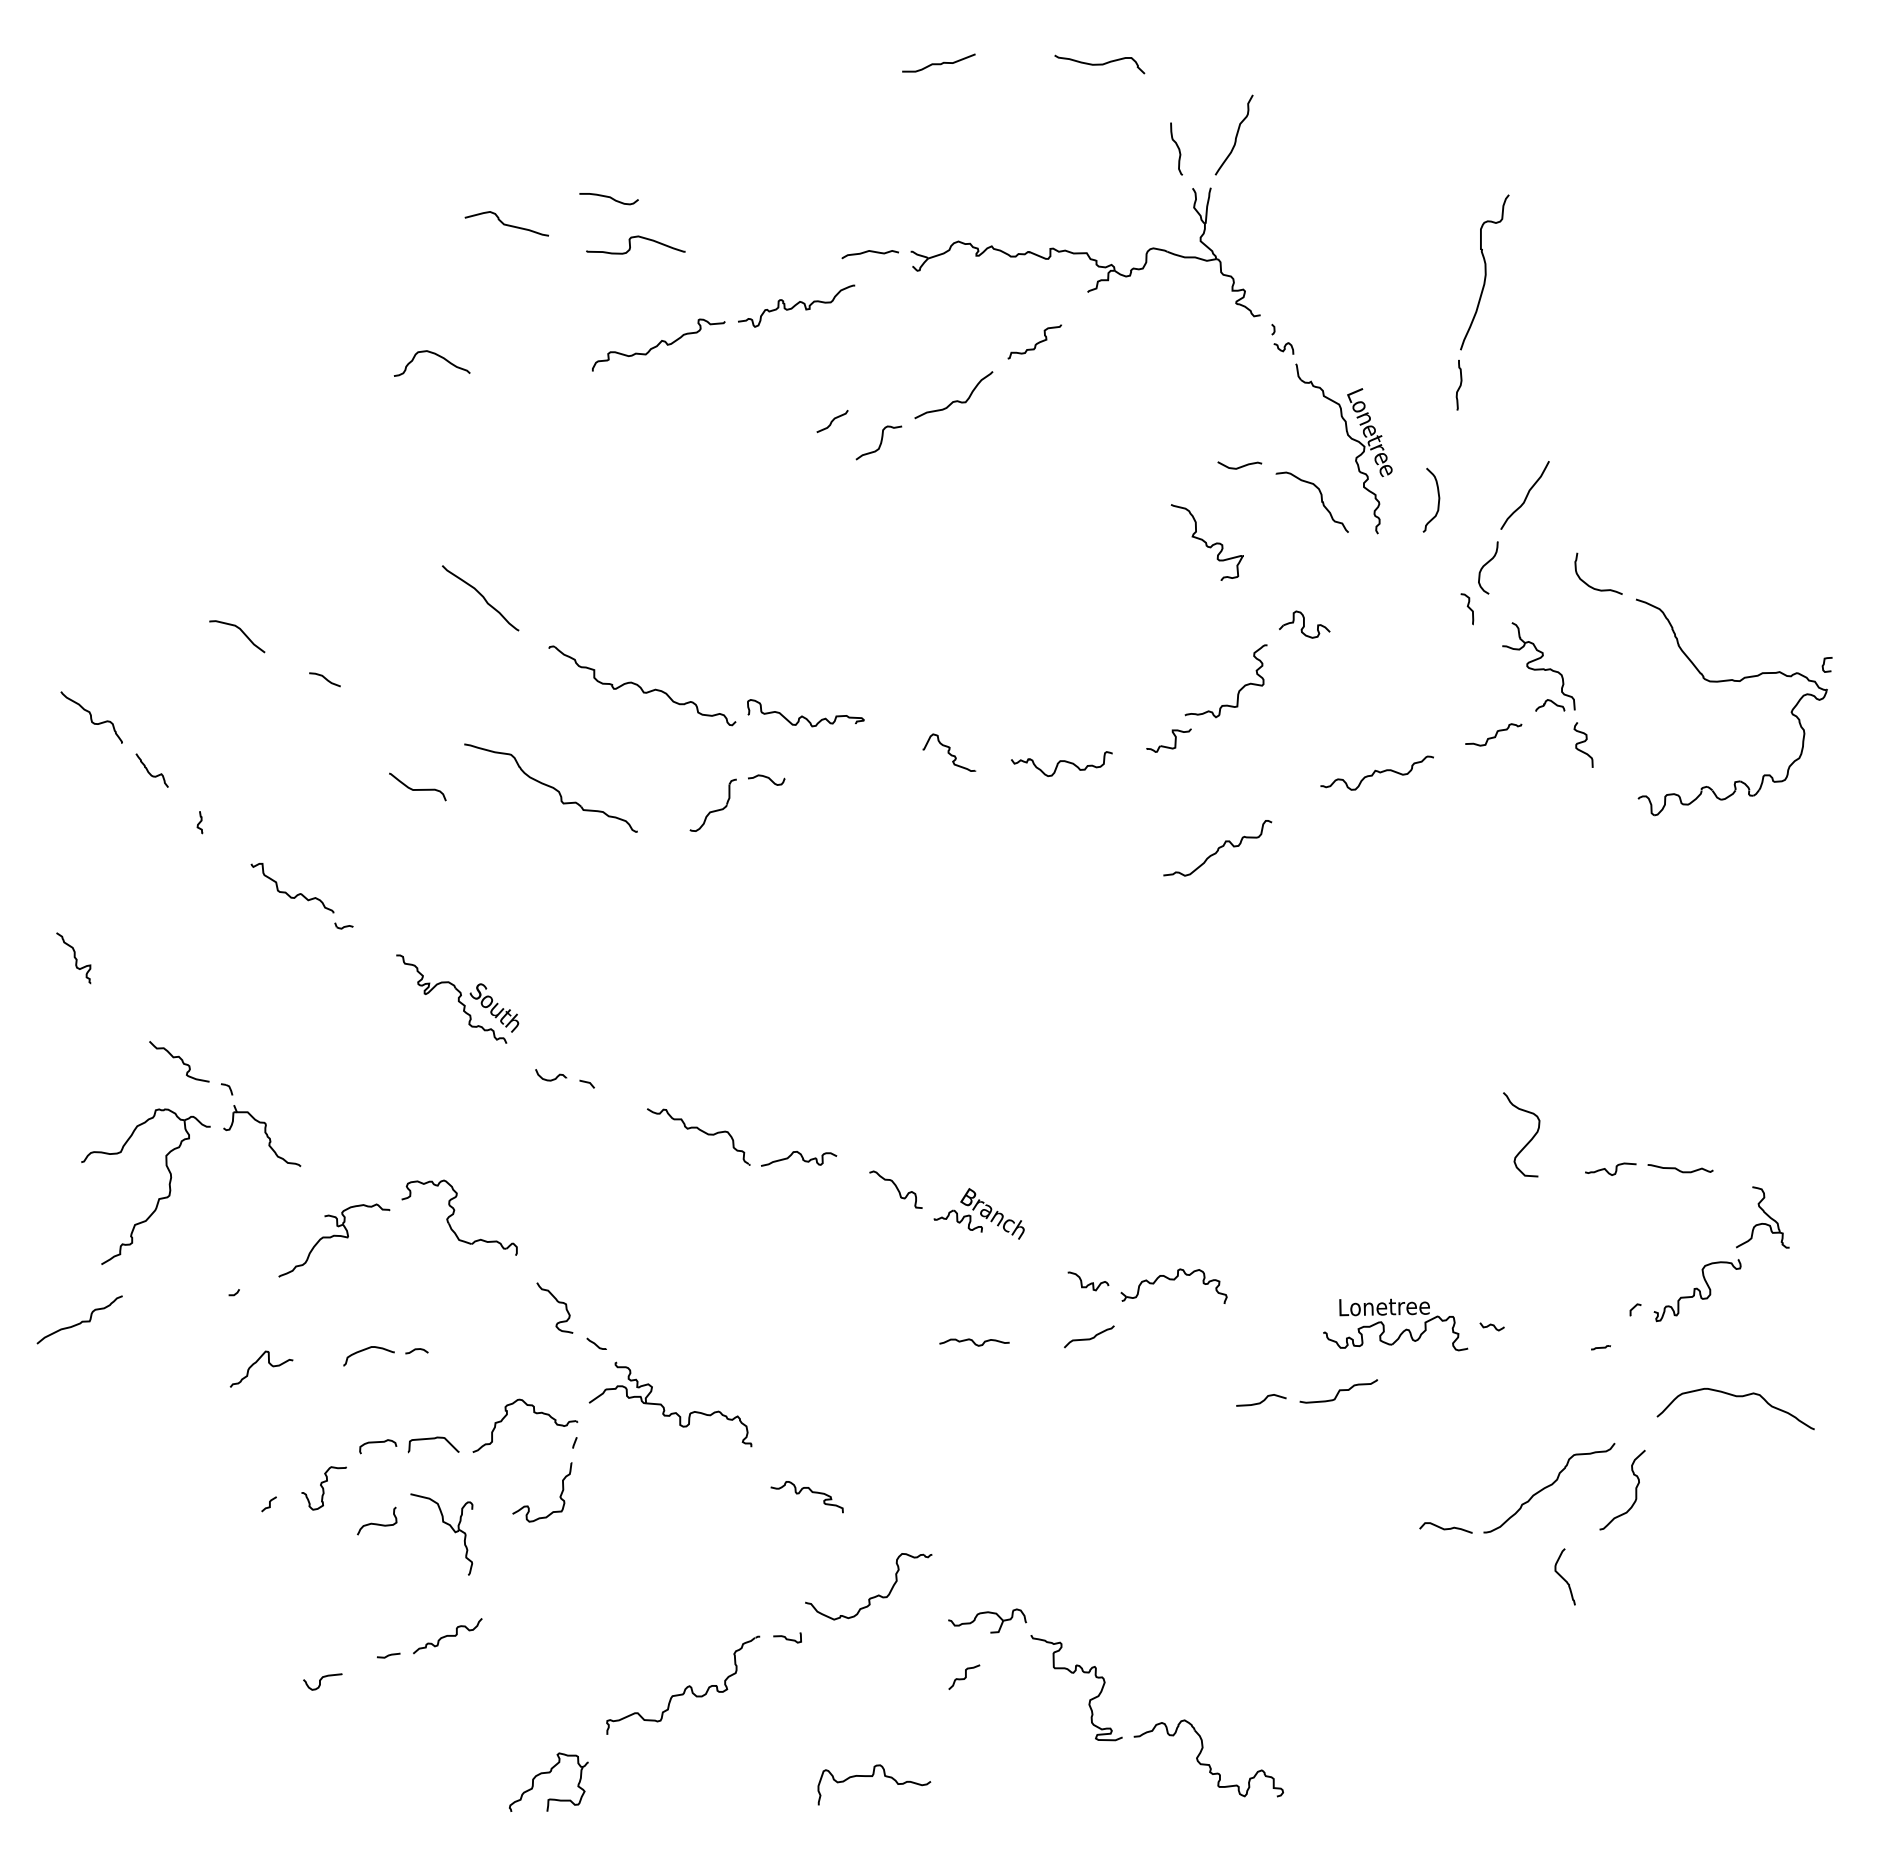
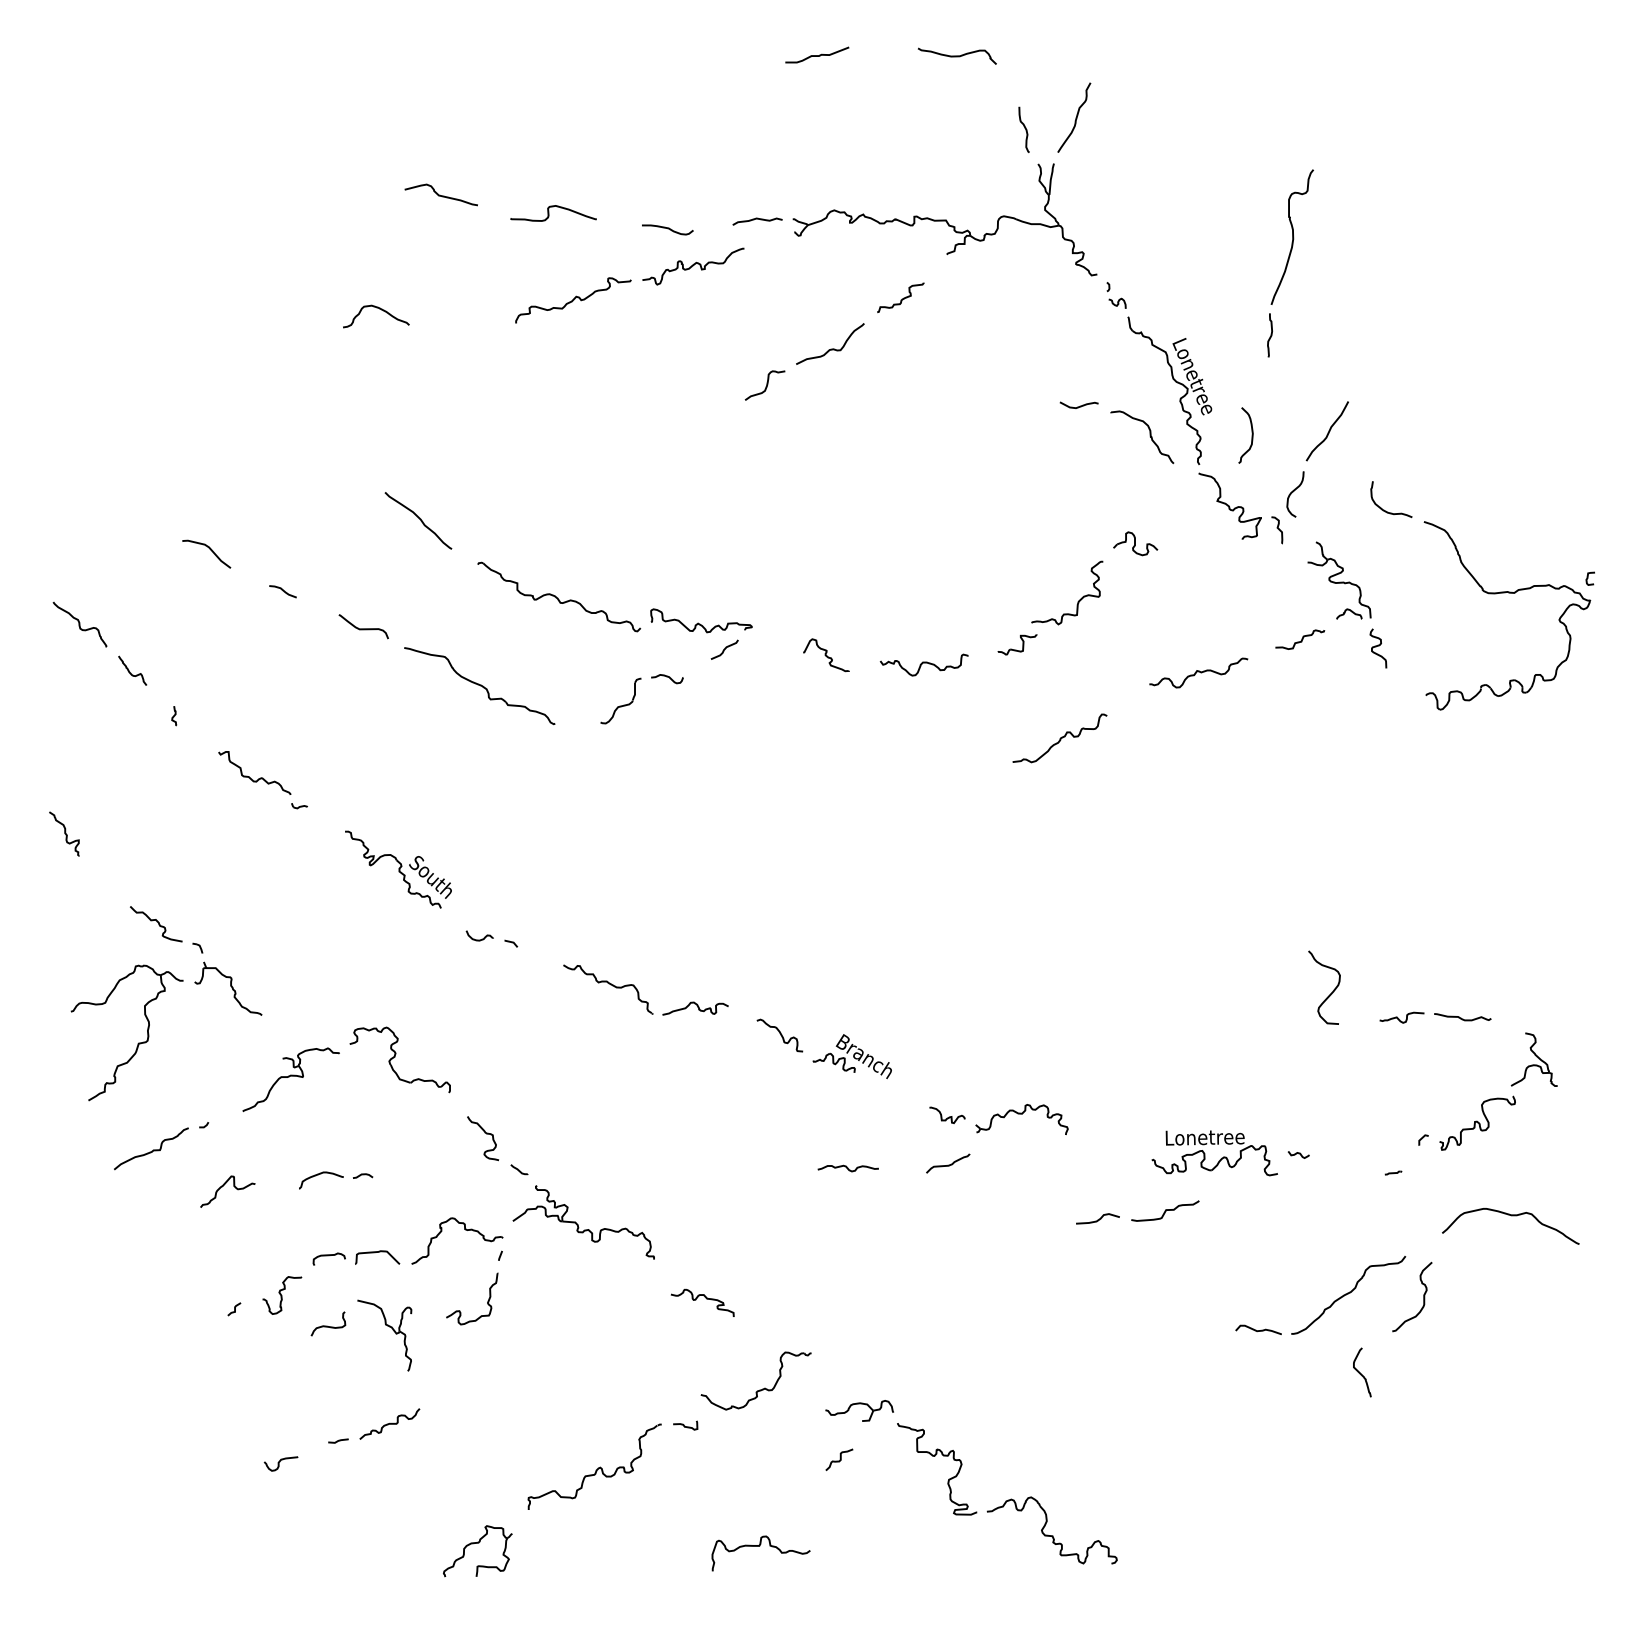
curve: (609, 198) -> (668, 229), moved
curve: (832, 421) -> (724, 649), moved
part: (1206, 542) -> (1229, 506), moved
curve: (417, 789) -> (363, 628), moved
curve: (81, 1321) -> (152, 1150), moved

